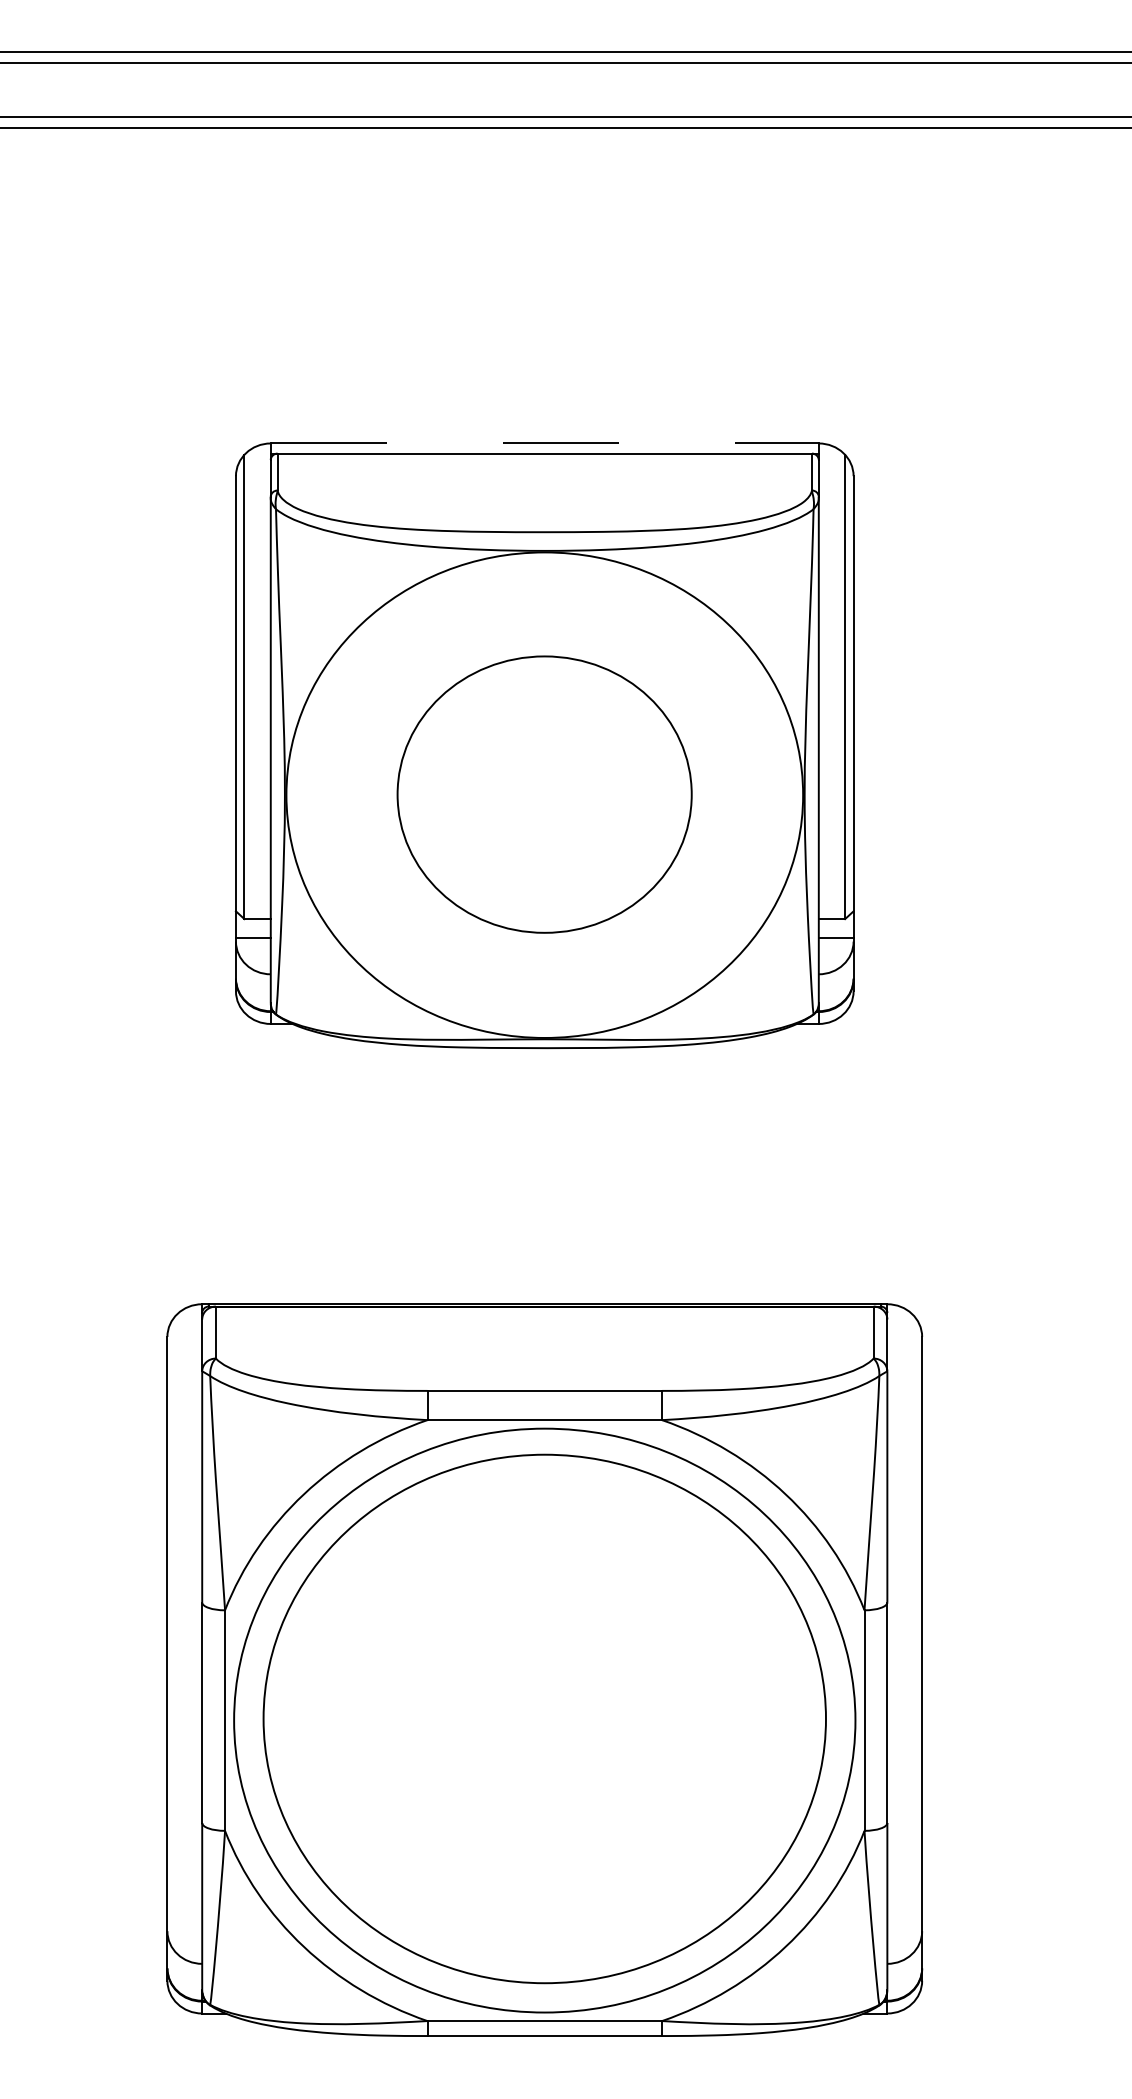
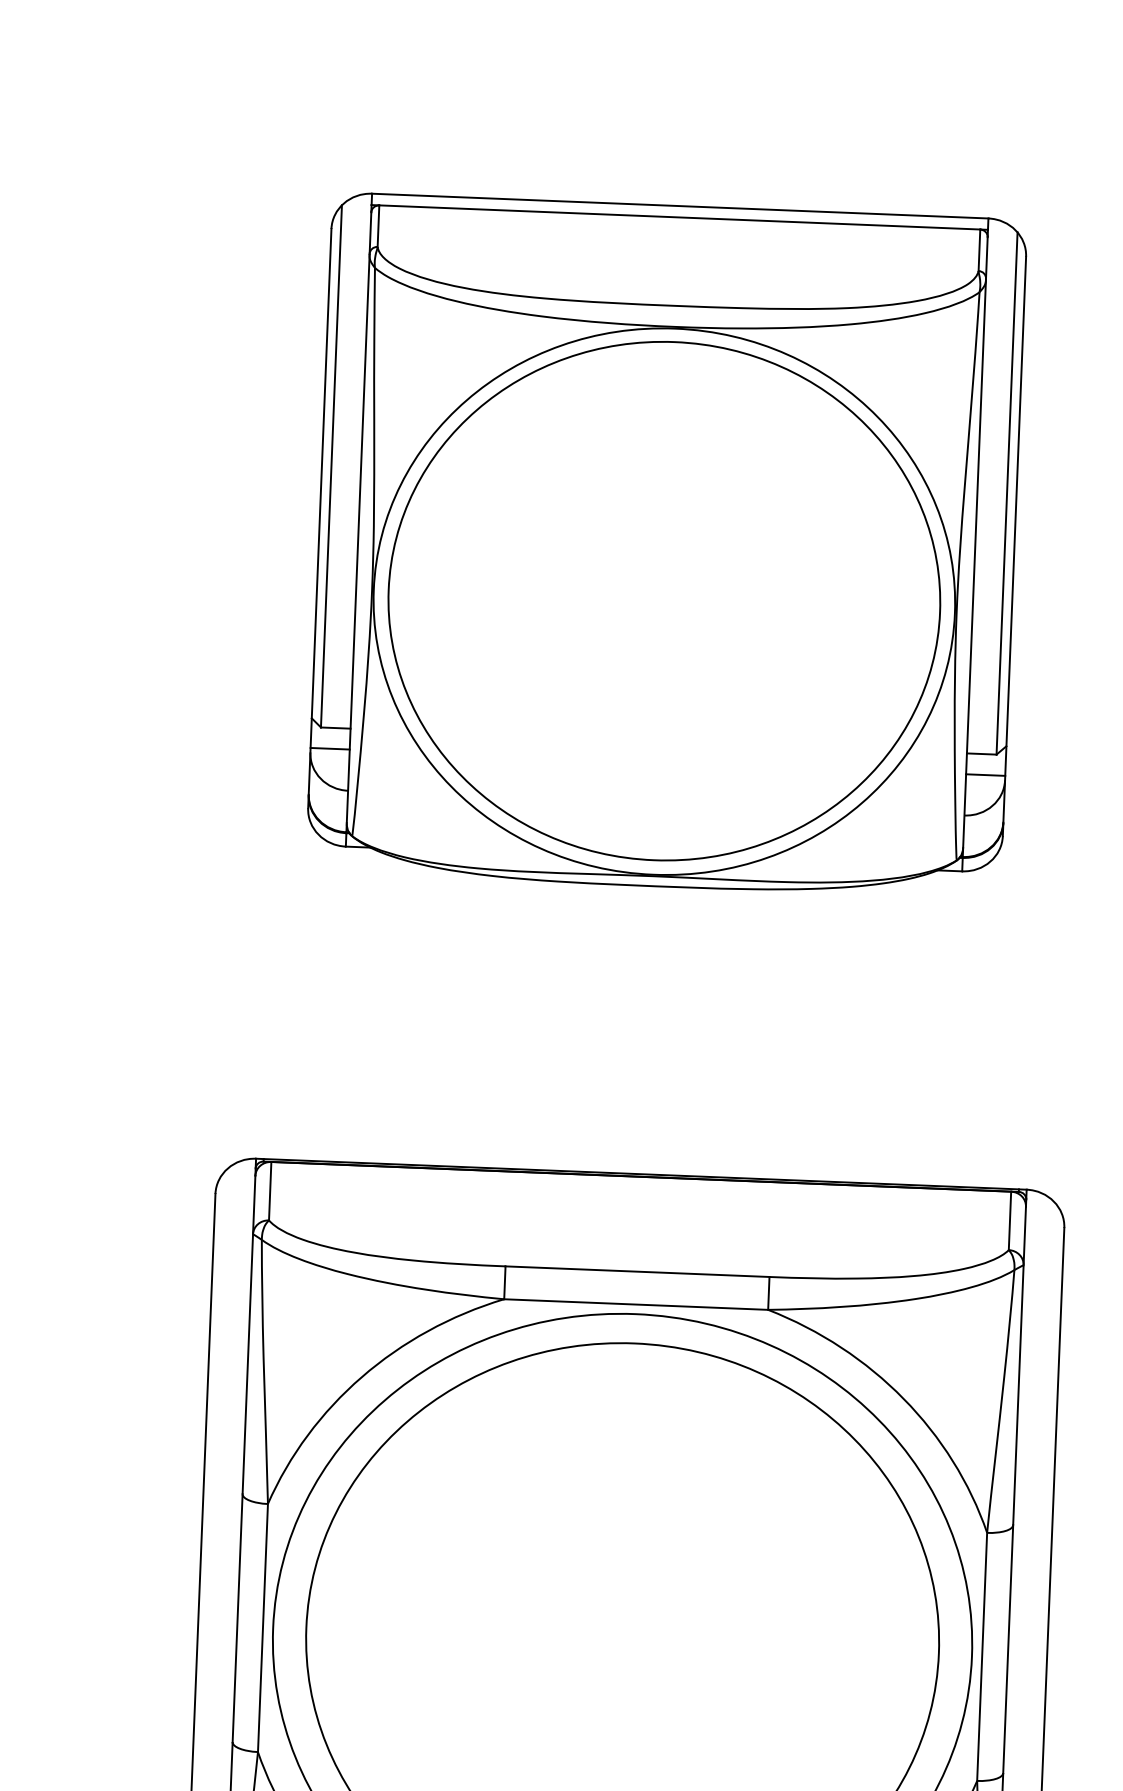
line: (545, 443) -> (681, 206), dashed -> solid
part: (544, 794) -> (664, 600), size x1.67

